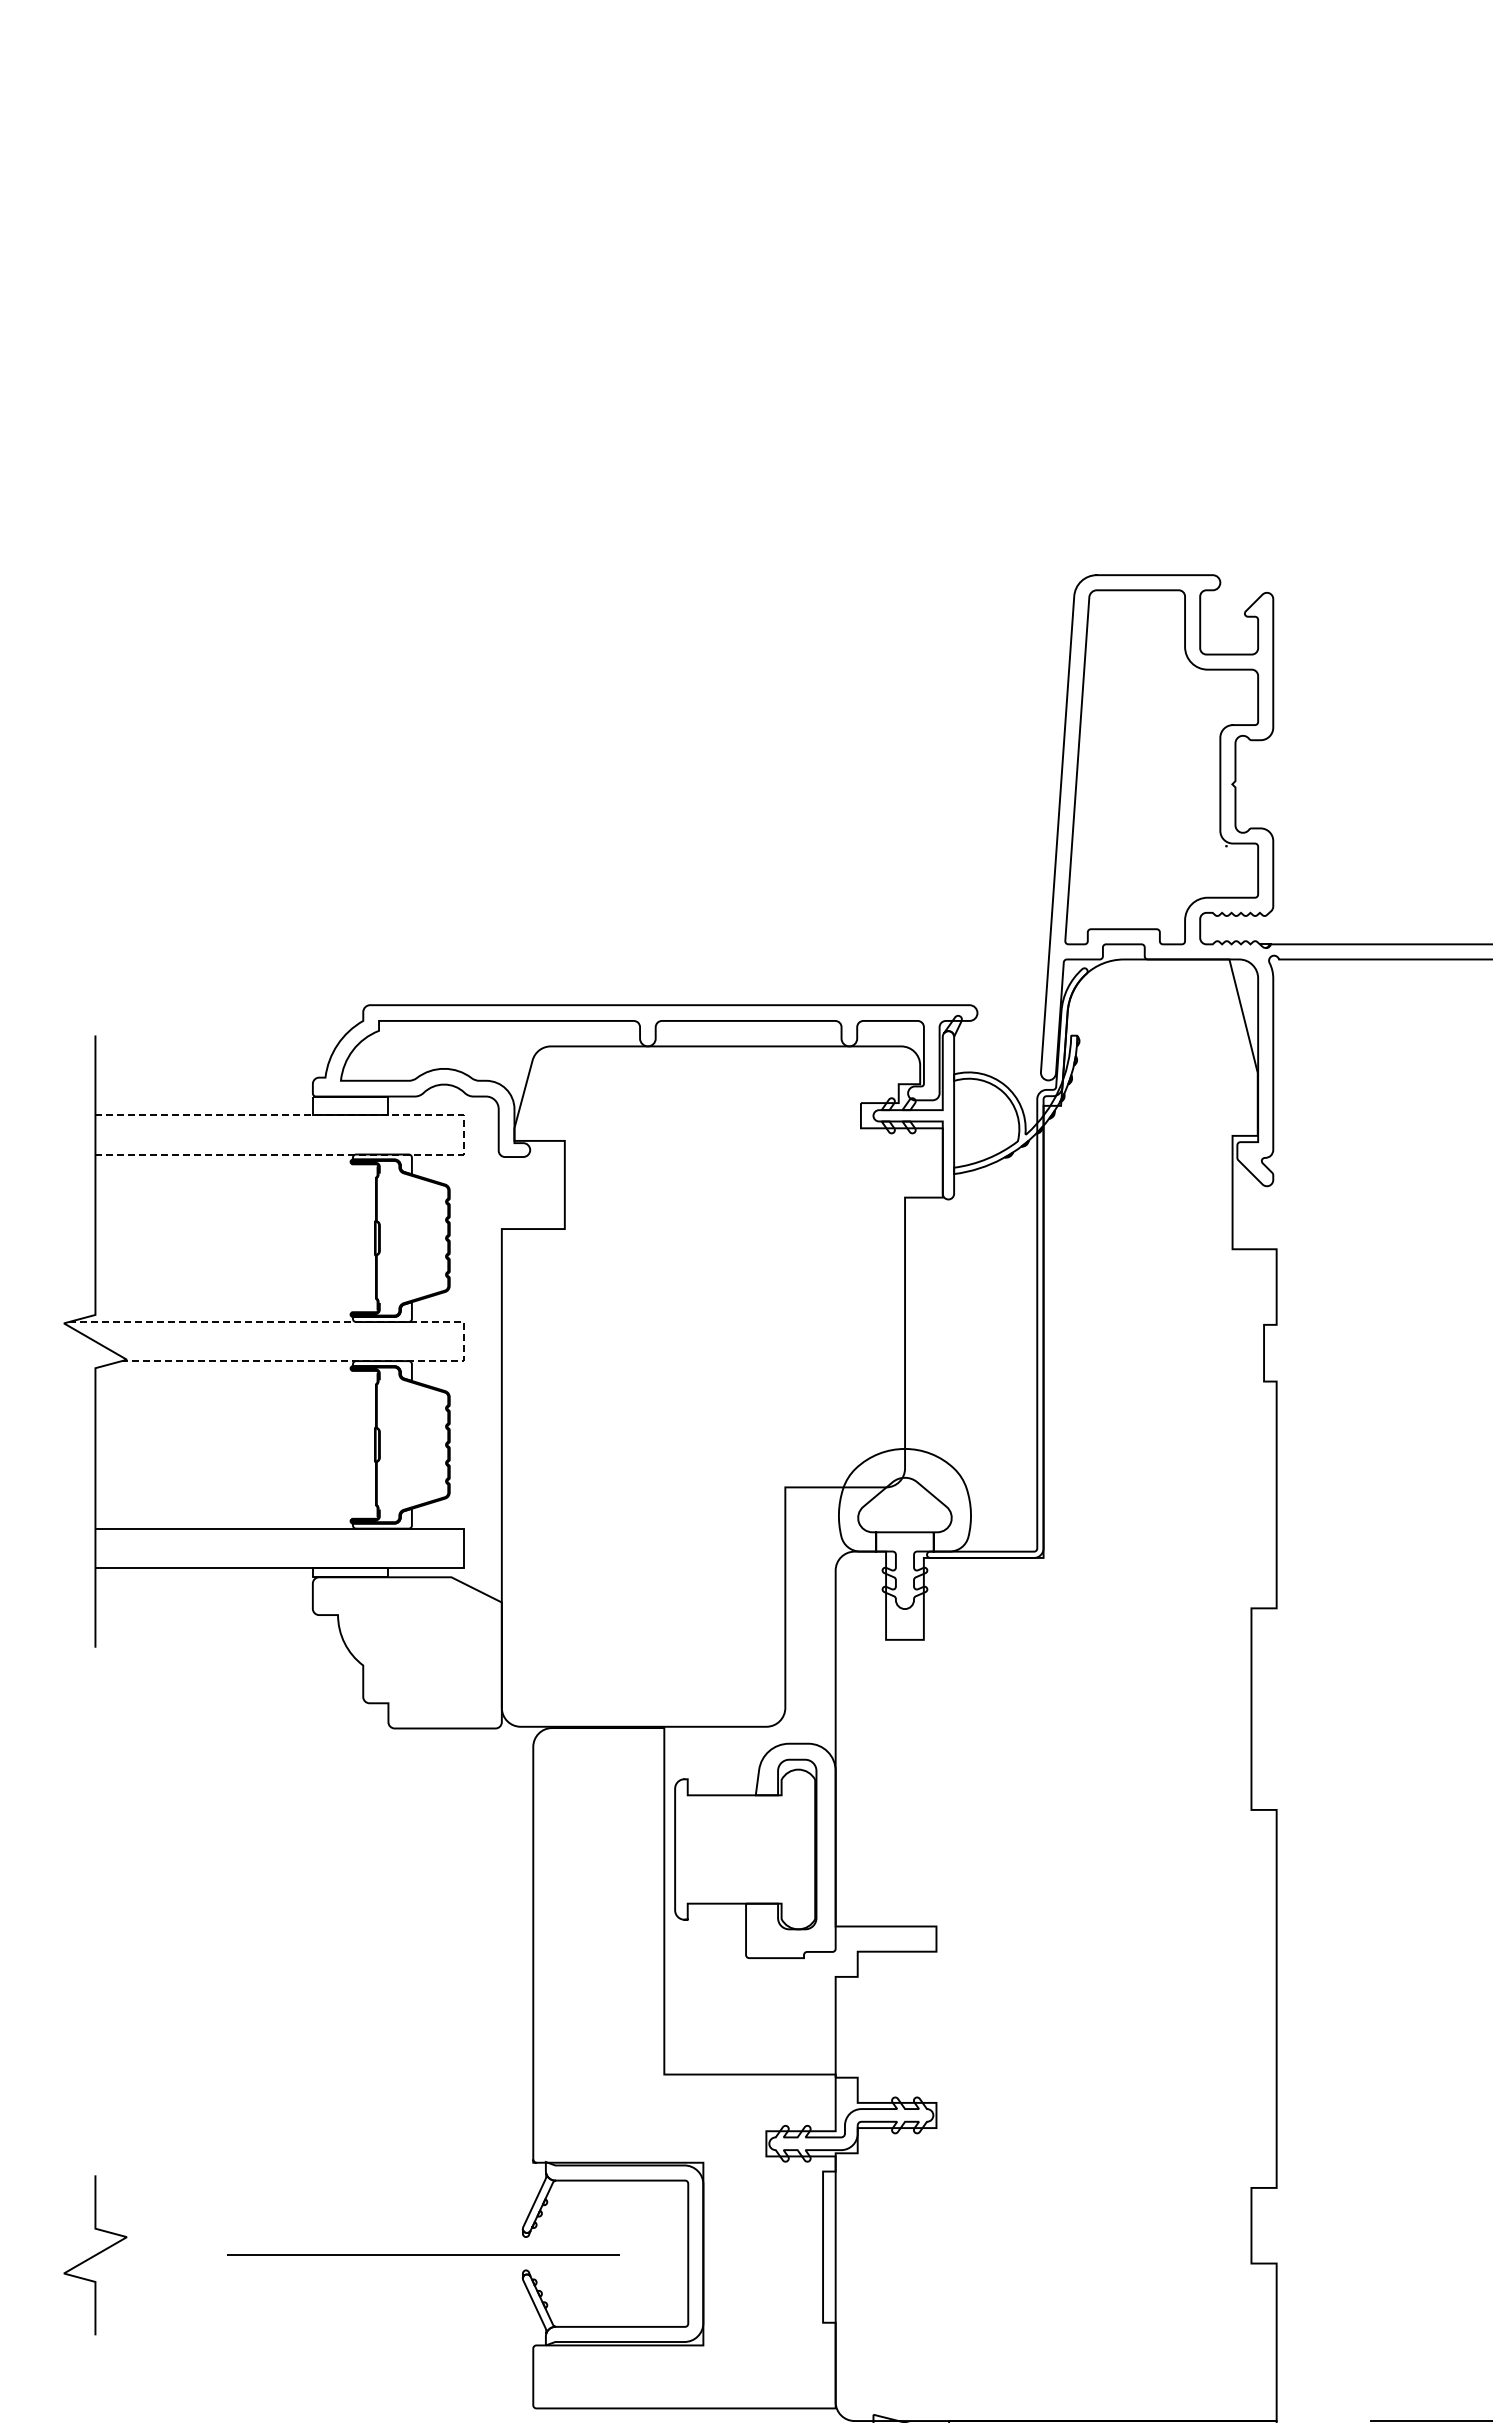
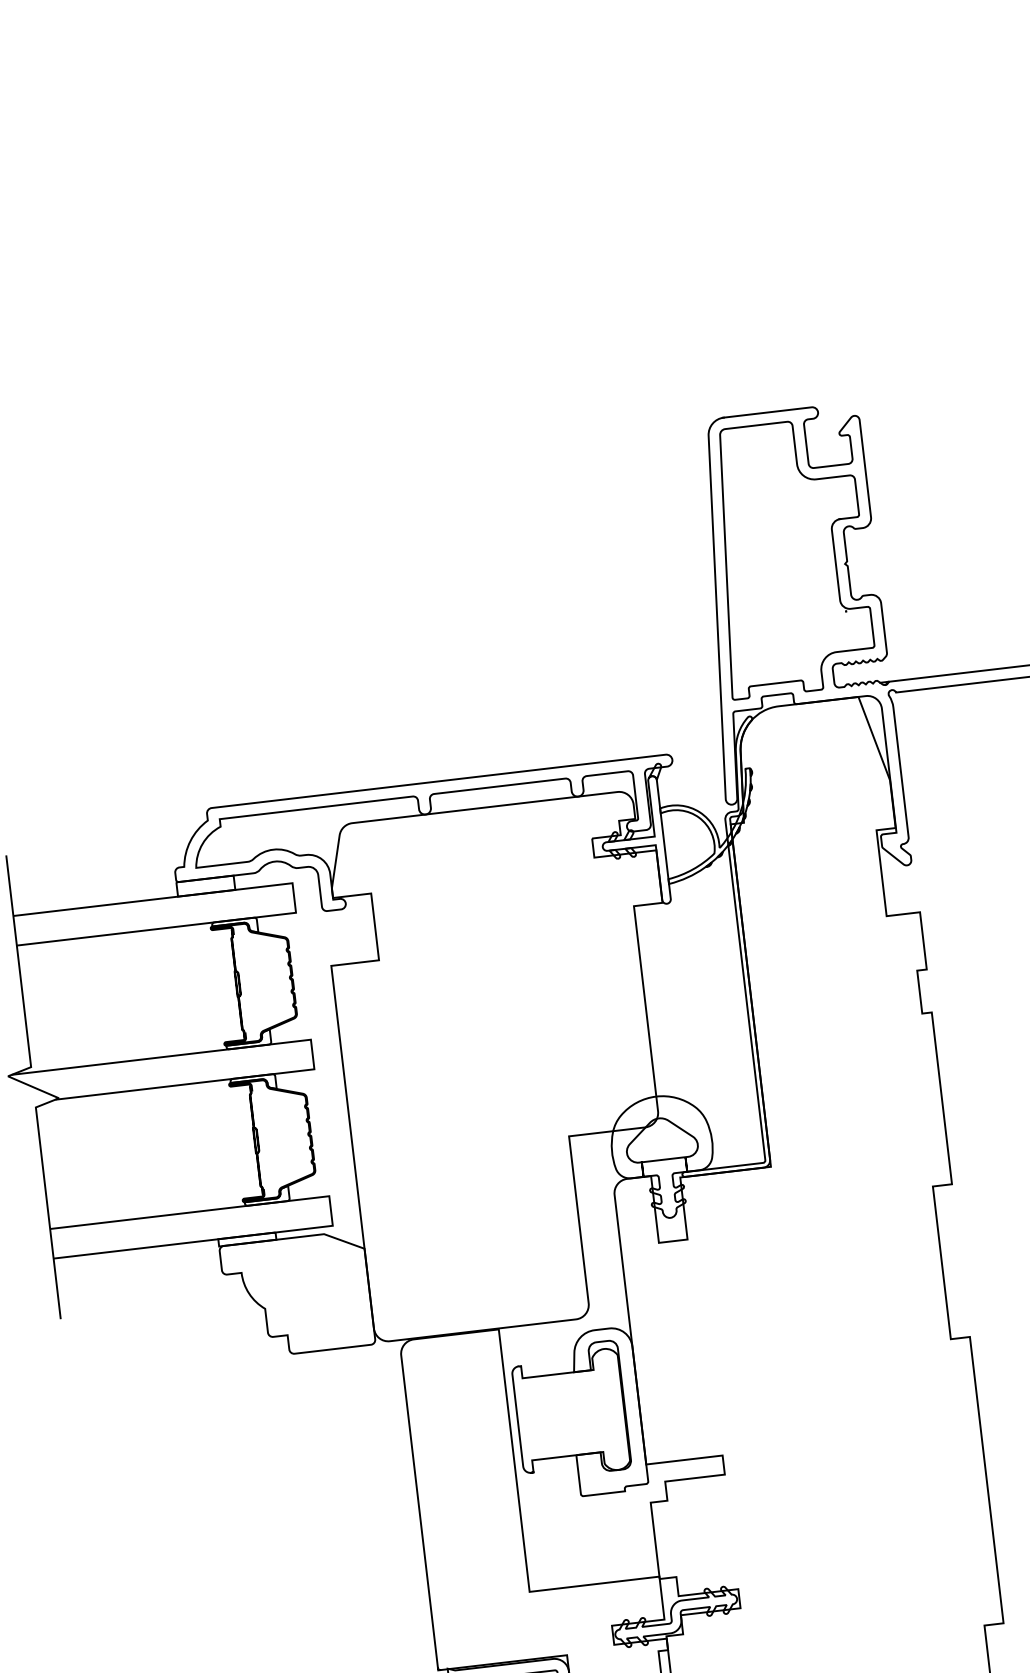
line: (463, 1134) -> (293, 897), dashed -> solid
line: (459, 1322) -> (307, 1040), dashed -> solid

